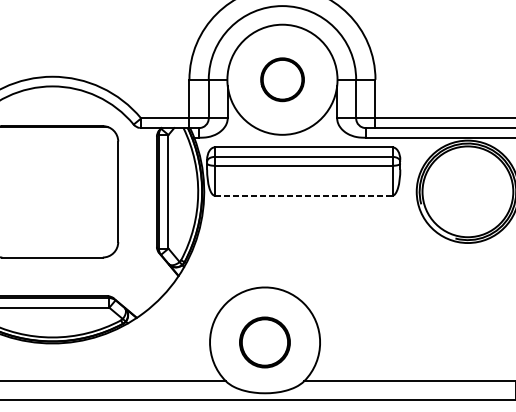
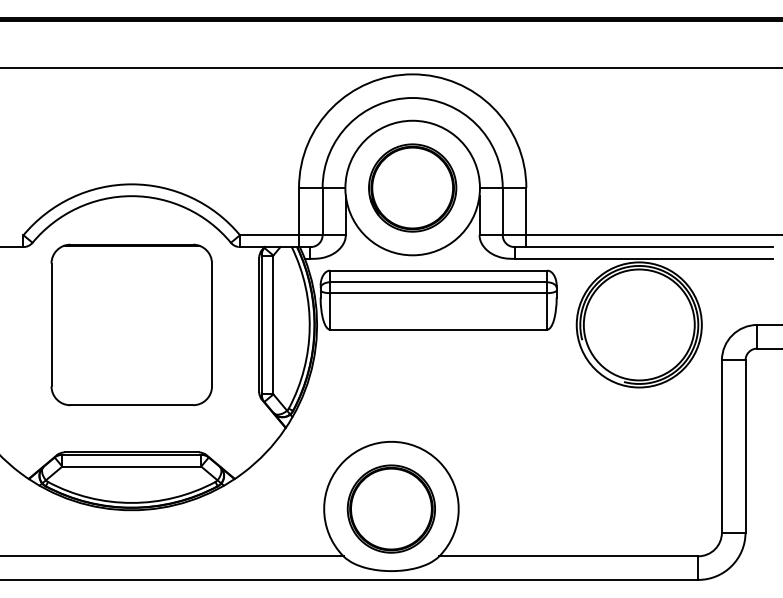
part: (282, 79) -> (412, 187), size x1.67
line: (303, 195) -> (438, 329), dashed -> solid
part: (264, 342) -> (390, 508), size x1.43

